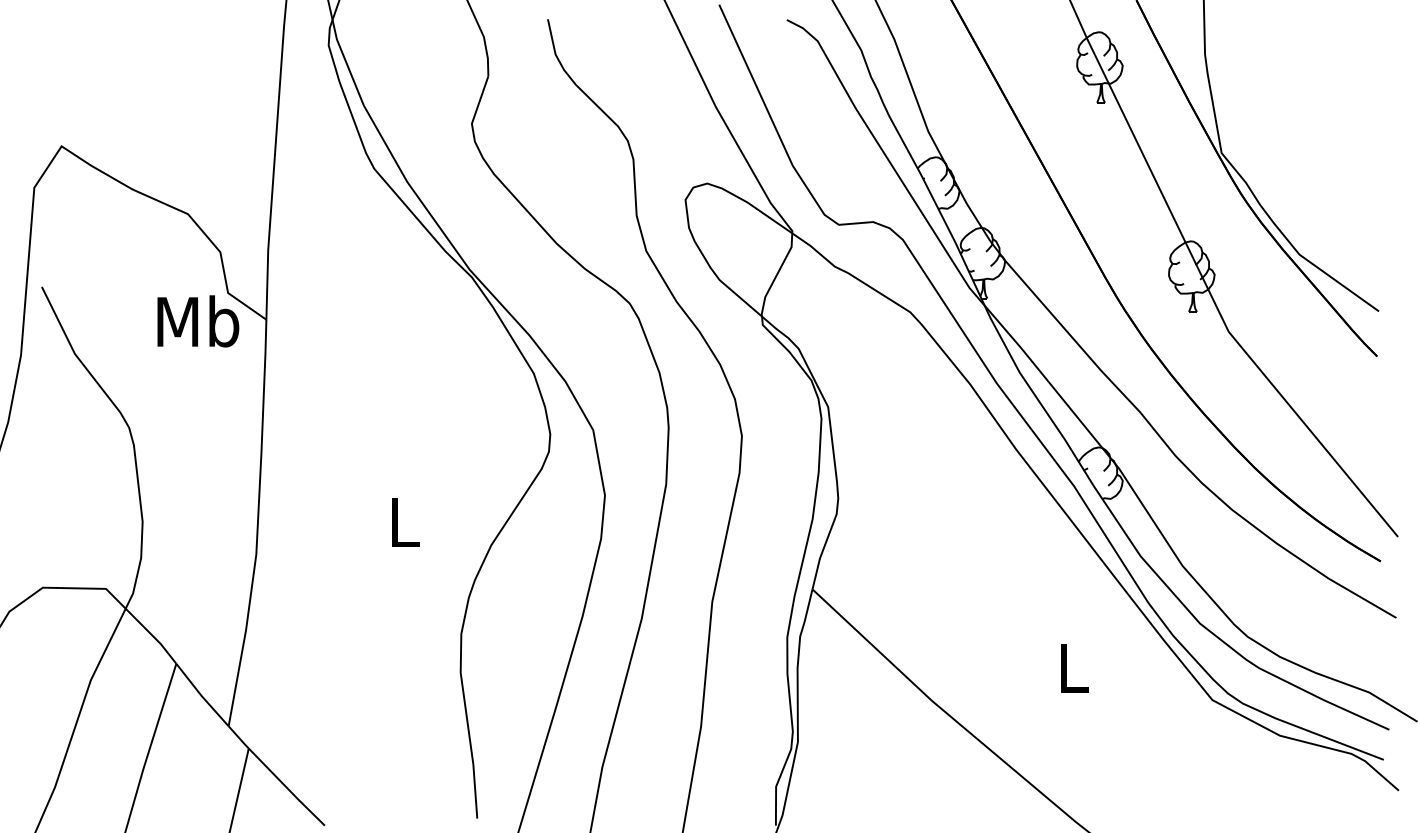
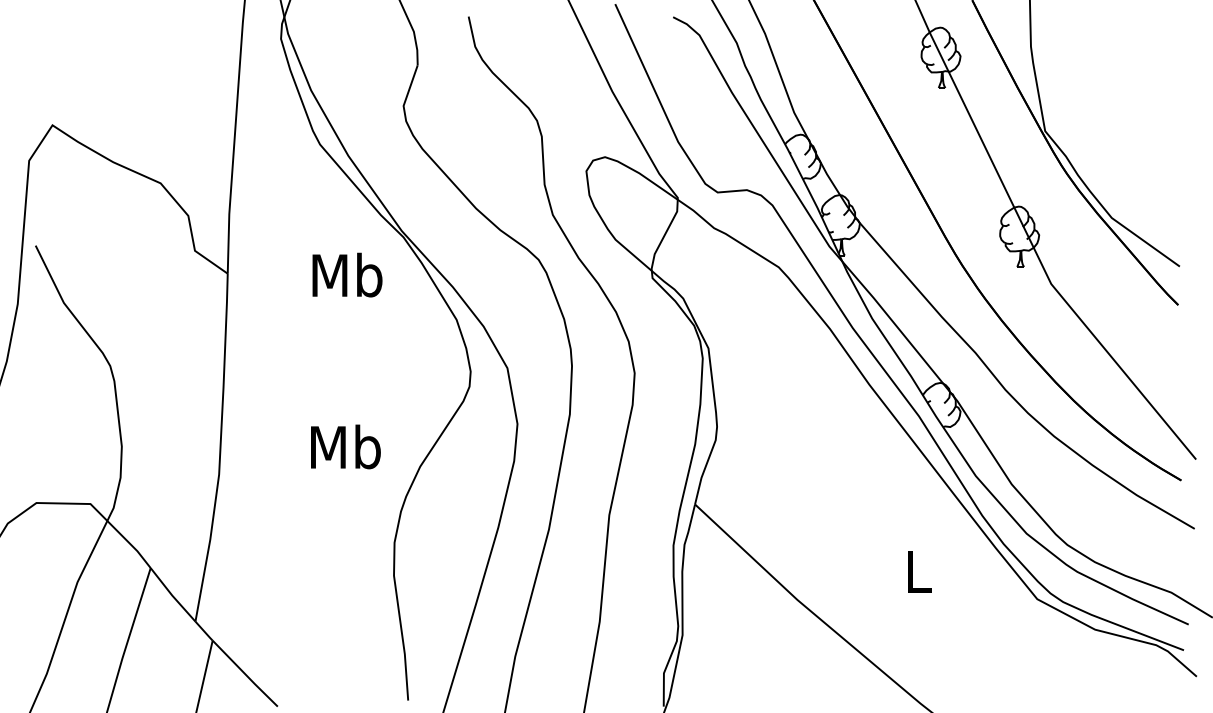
text: (198, 320) -> (347, 274), moved
text: (403, 521) -> (345, 446), L -> Mb

